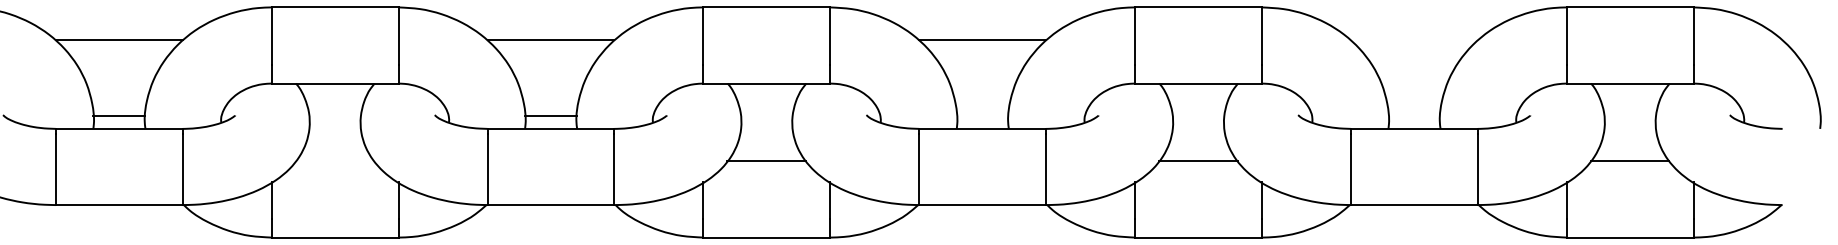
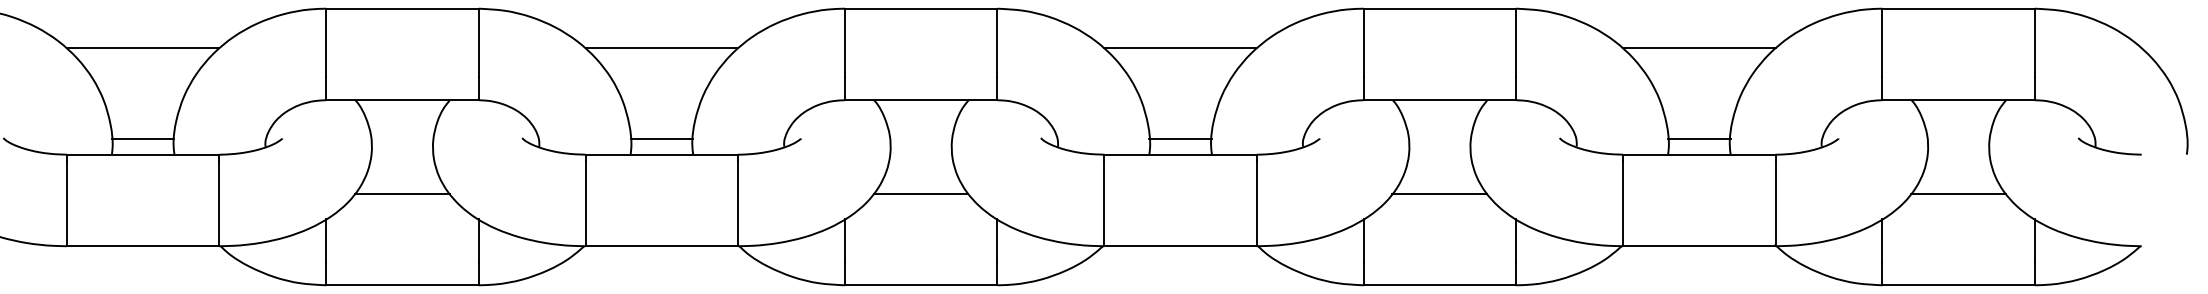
line: (1413, 39) -> (1698, 47), added
line: (982, 116) -> (1180, 139), added
line: (1414, 116) -> (1699, 139), added
line: (334, 161) -> (401, 193), added

